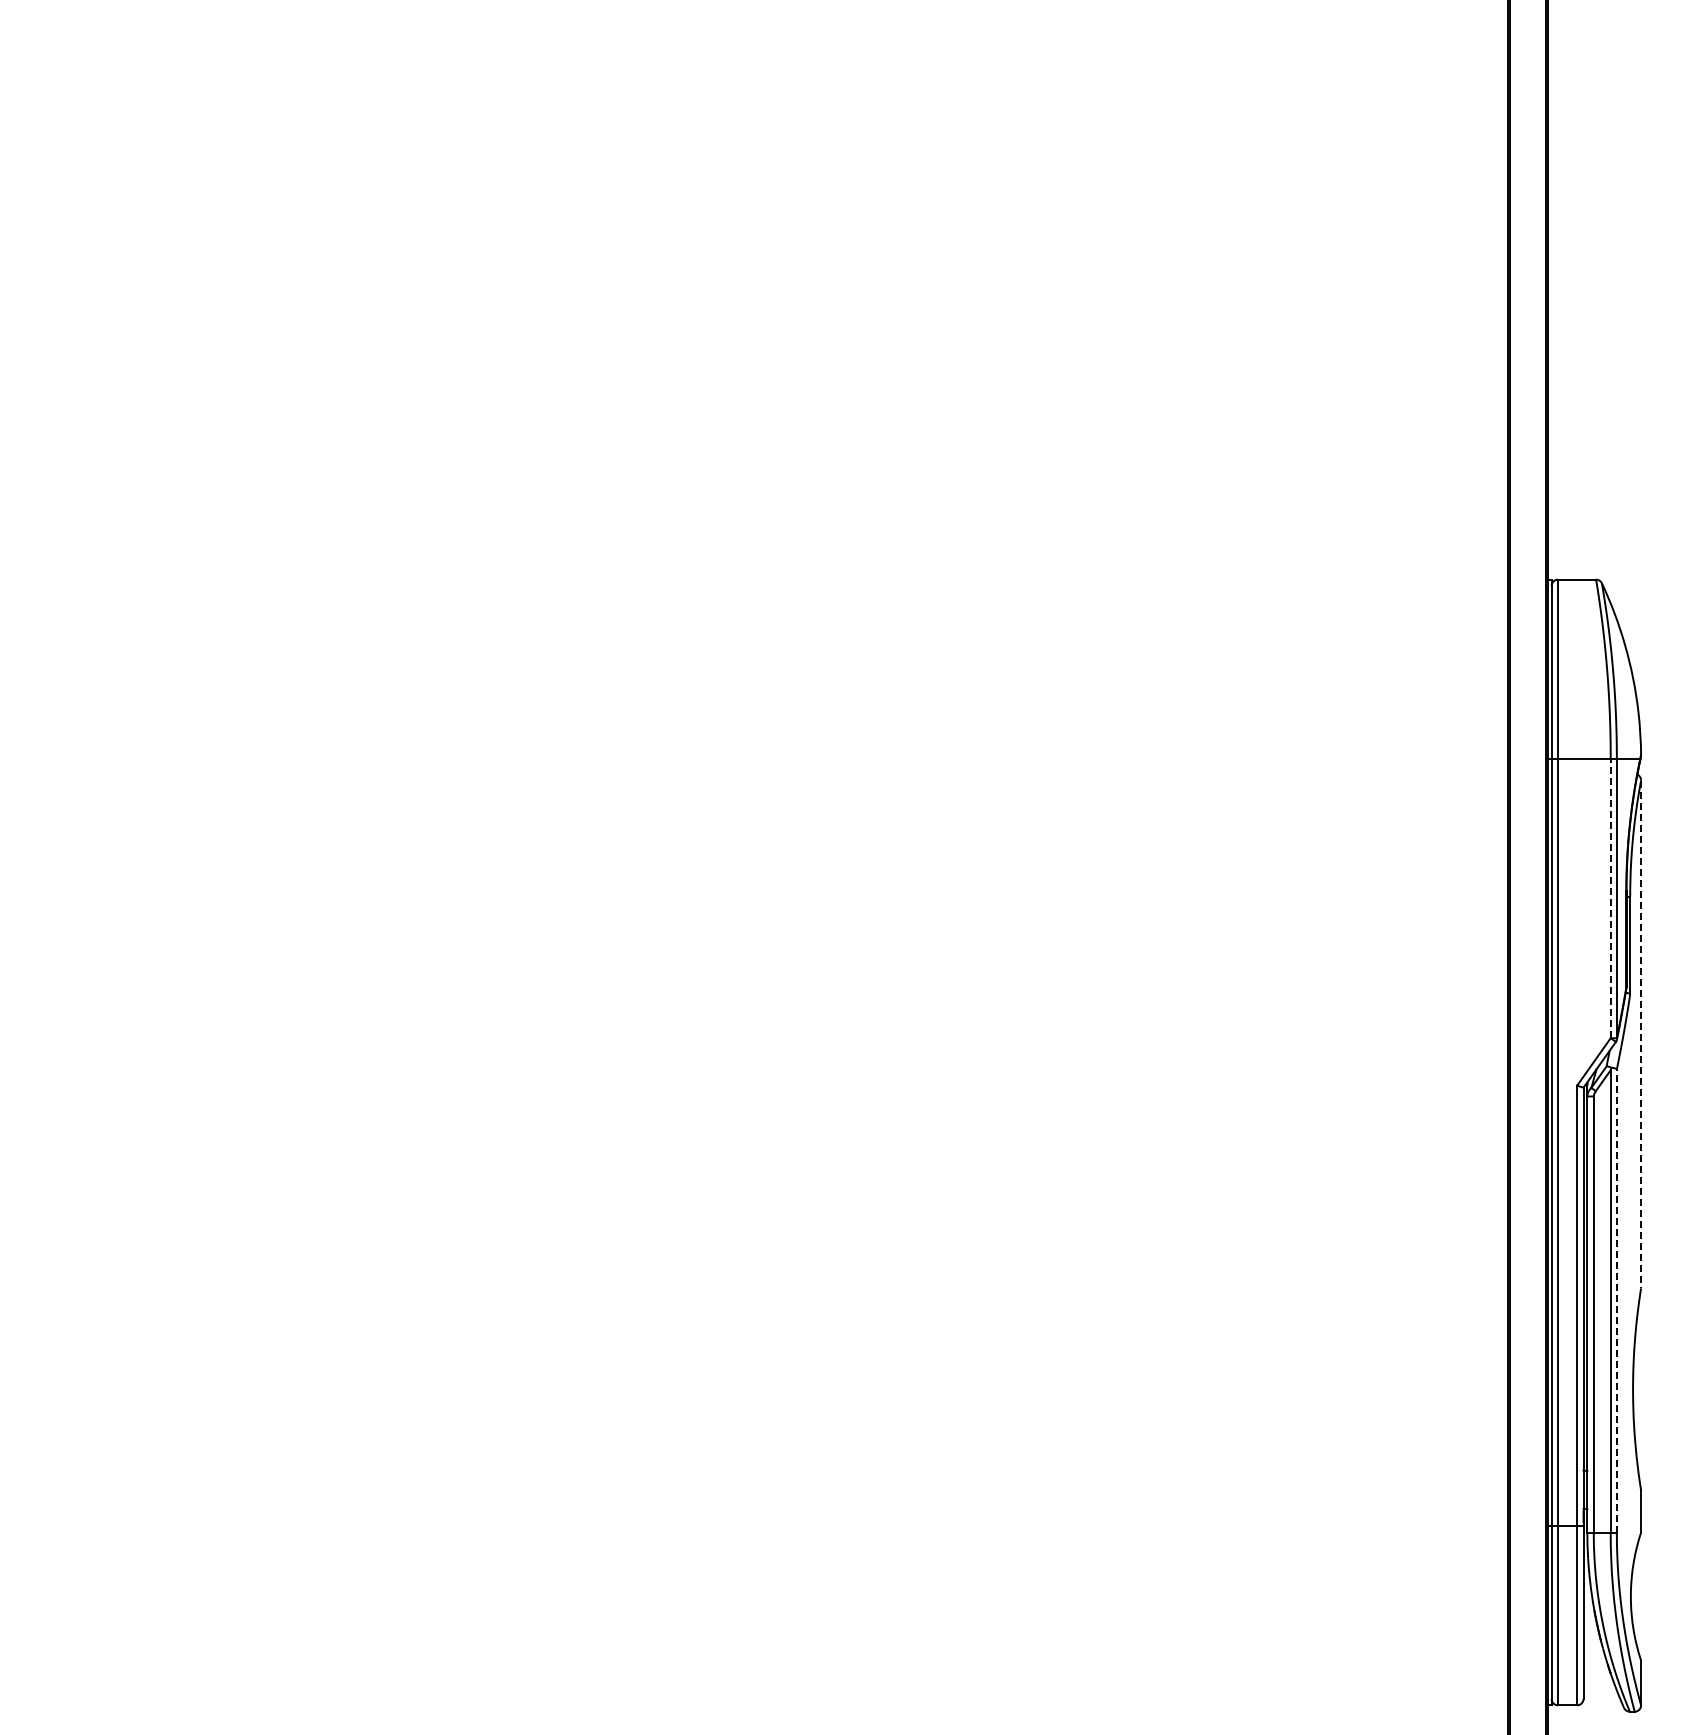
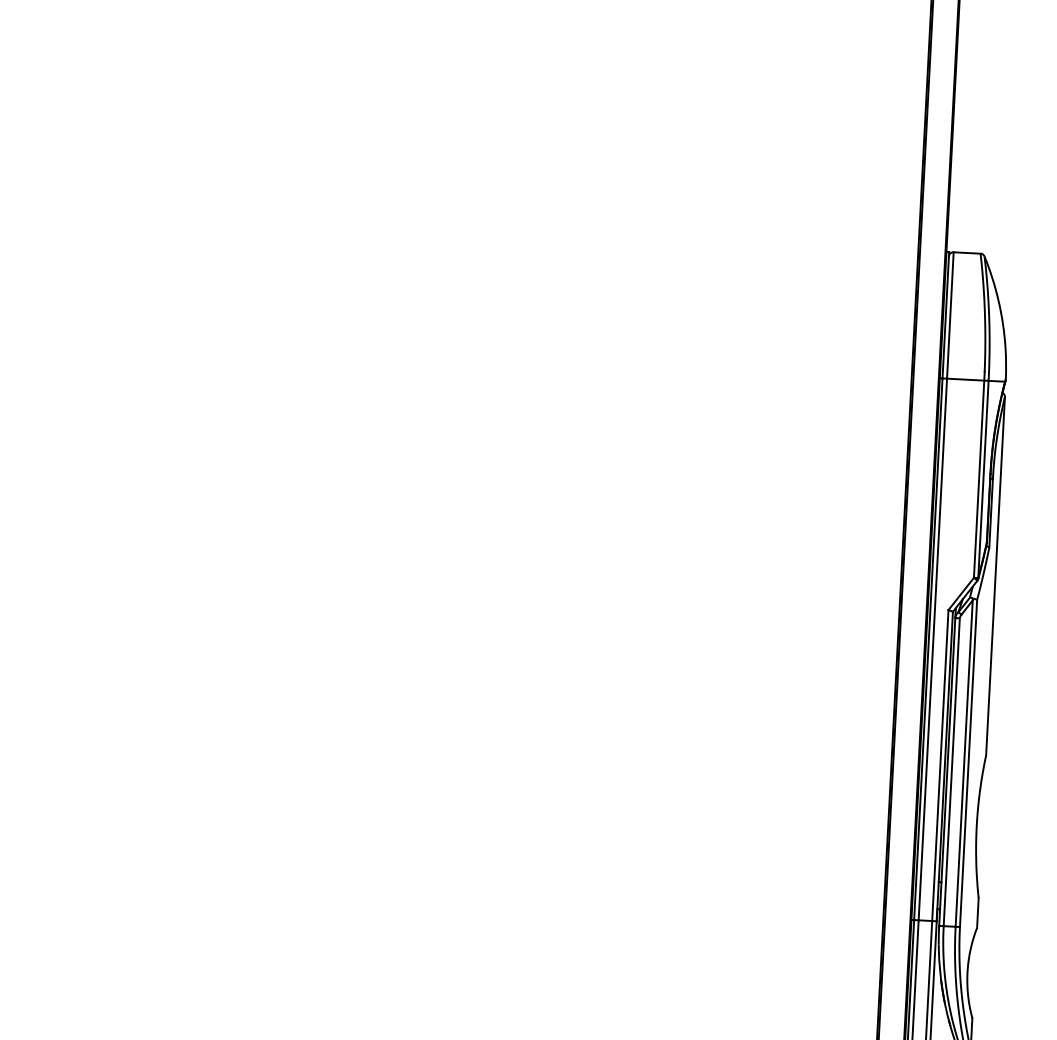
line: (1610, 898) -> (978, 479), dashed -> solid
line: (1641, 1034) -> (995, 576), dashed -> solid
line: (1616, 1301) -> (968, 763), dashed -> solid

